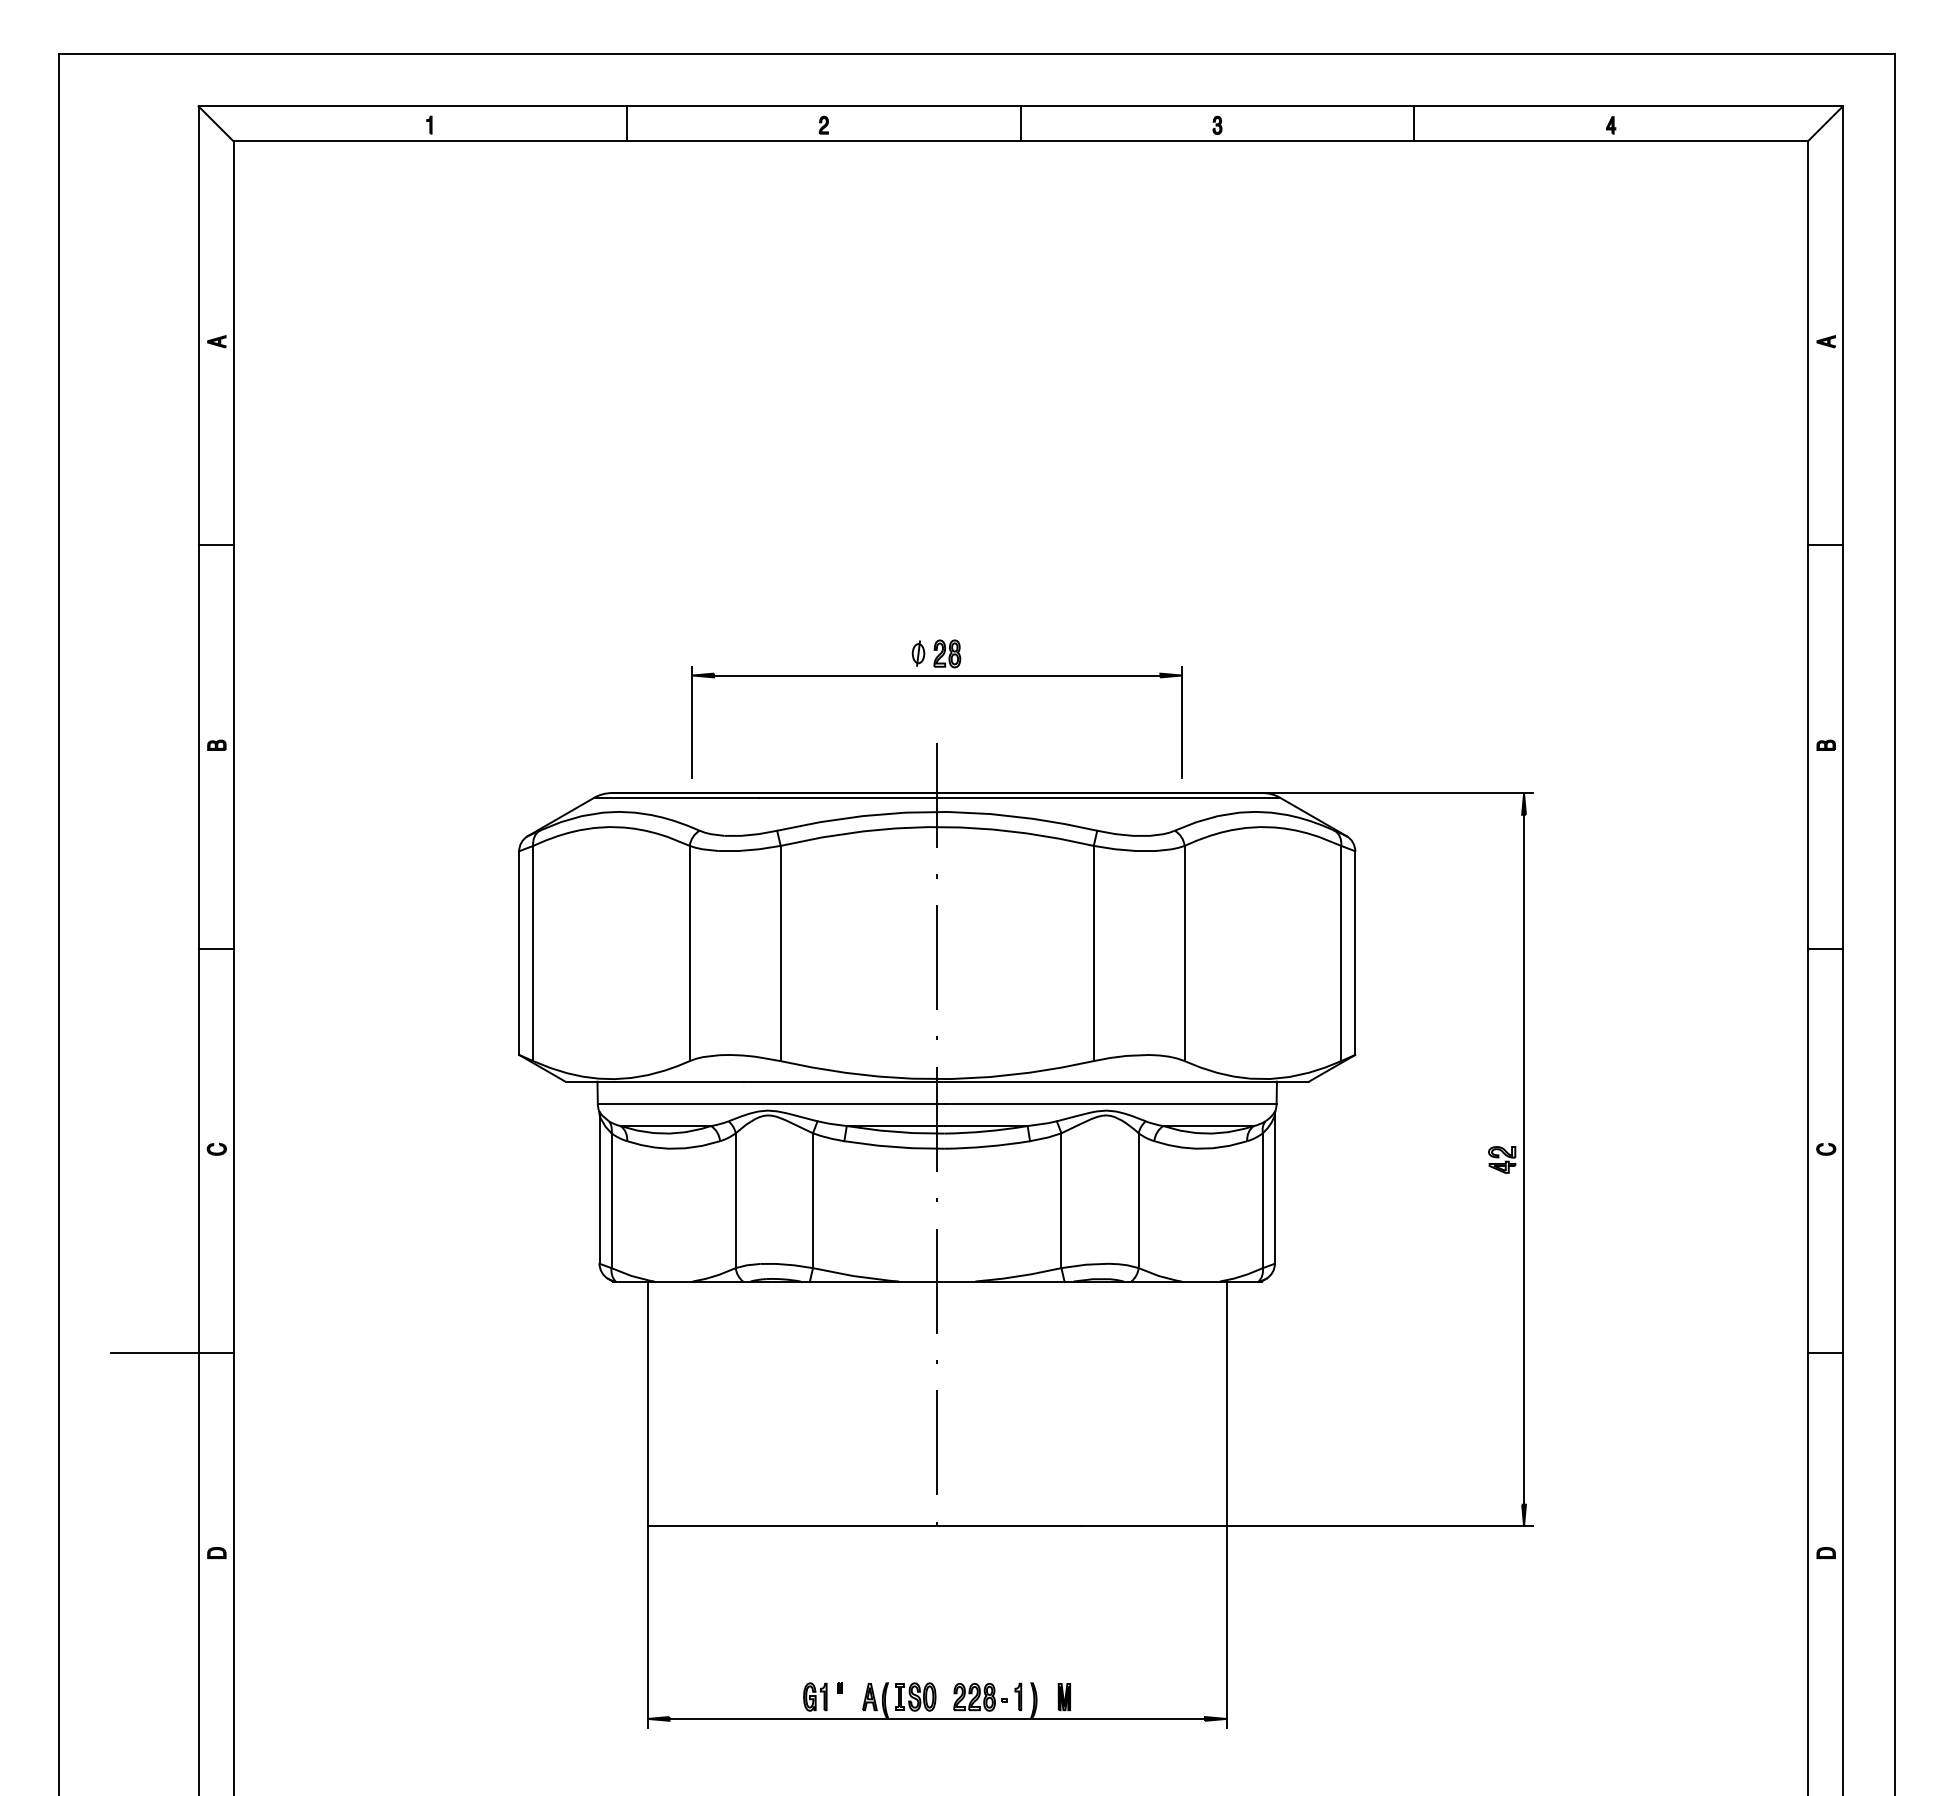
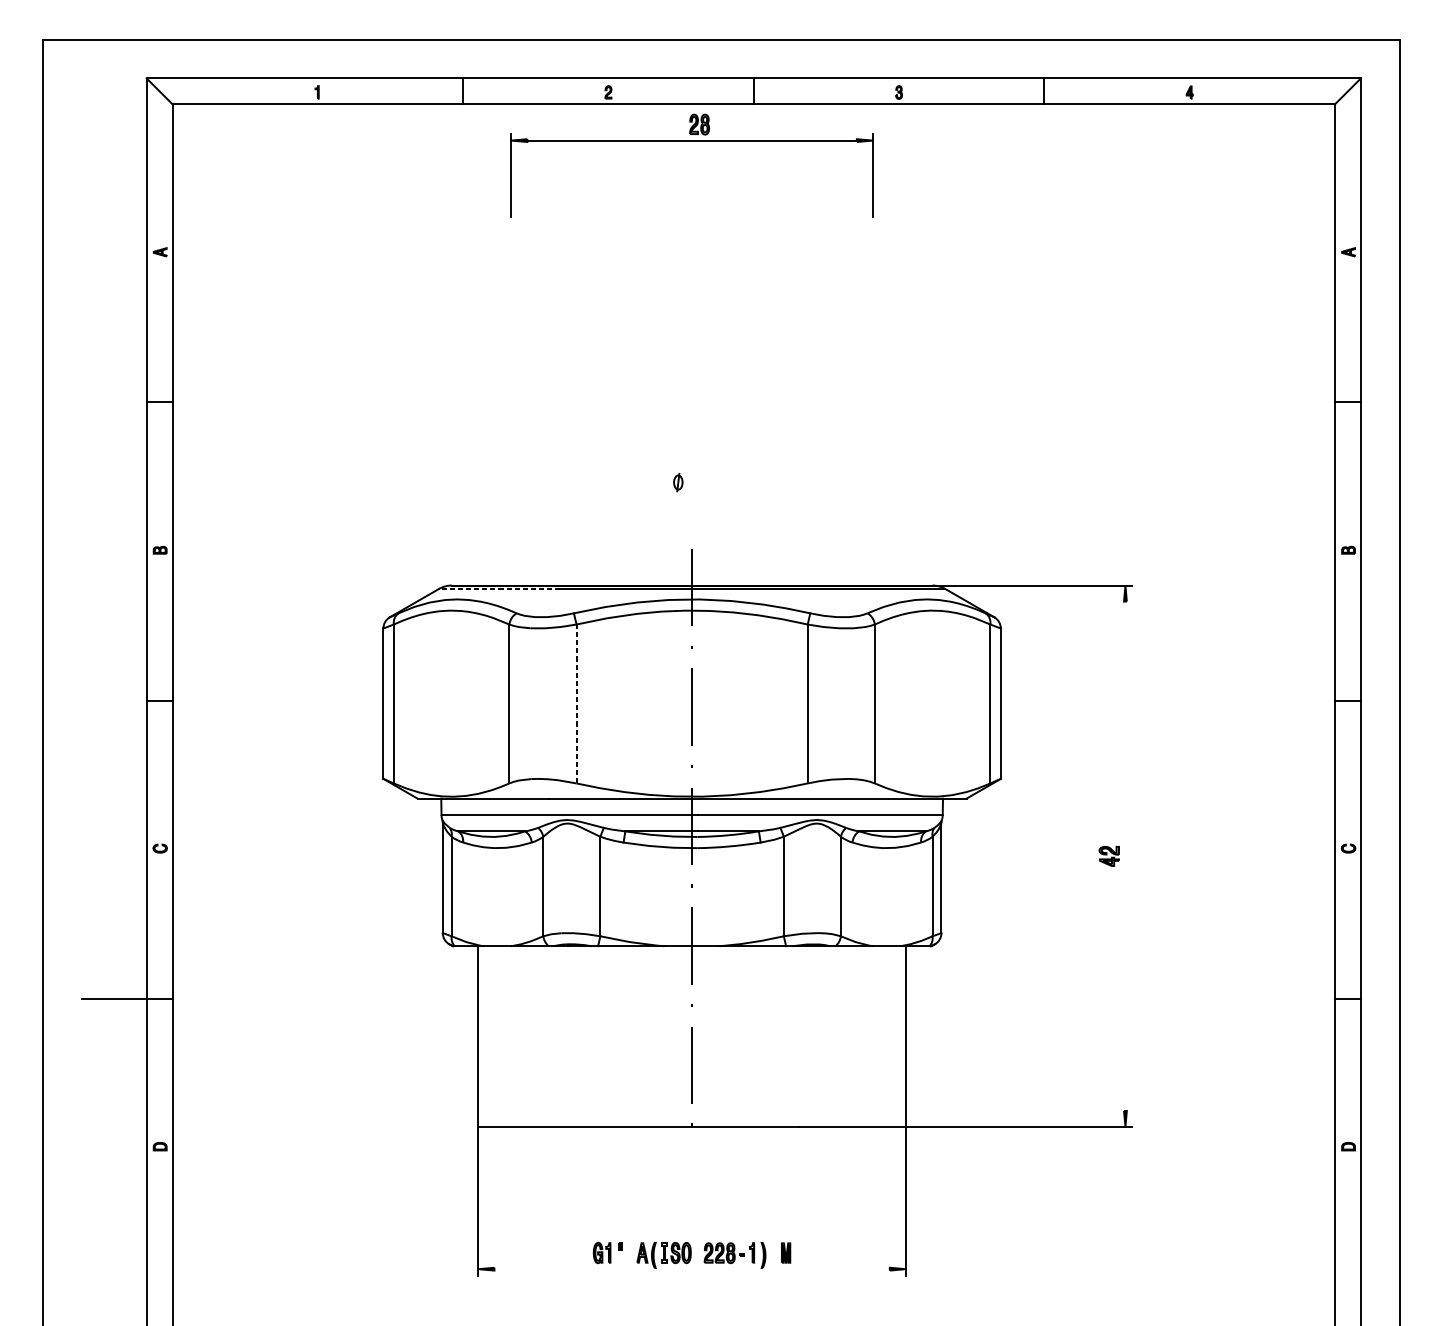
part: (936, 676) -> (691, 141), moved
line: (676, 797) -> (499, 588), solid -> dashed
line: (780, 953) -> (576, 703), solid -> dashed
line: (1524, 1159) -> (1125, 856), removed
line: (936, 1718) -> (691, 1268), removed

